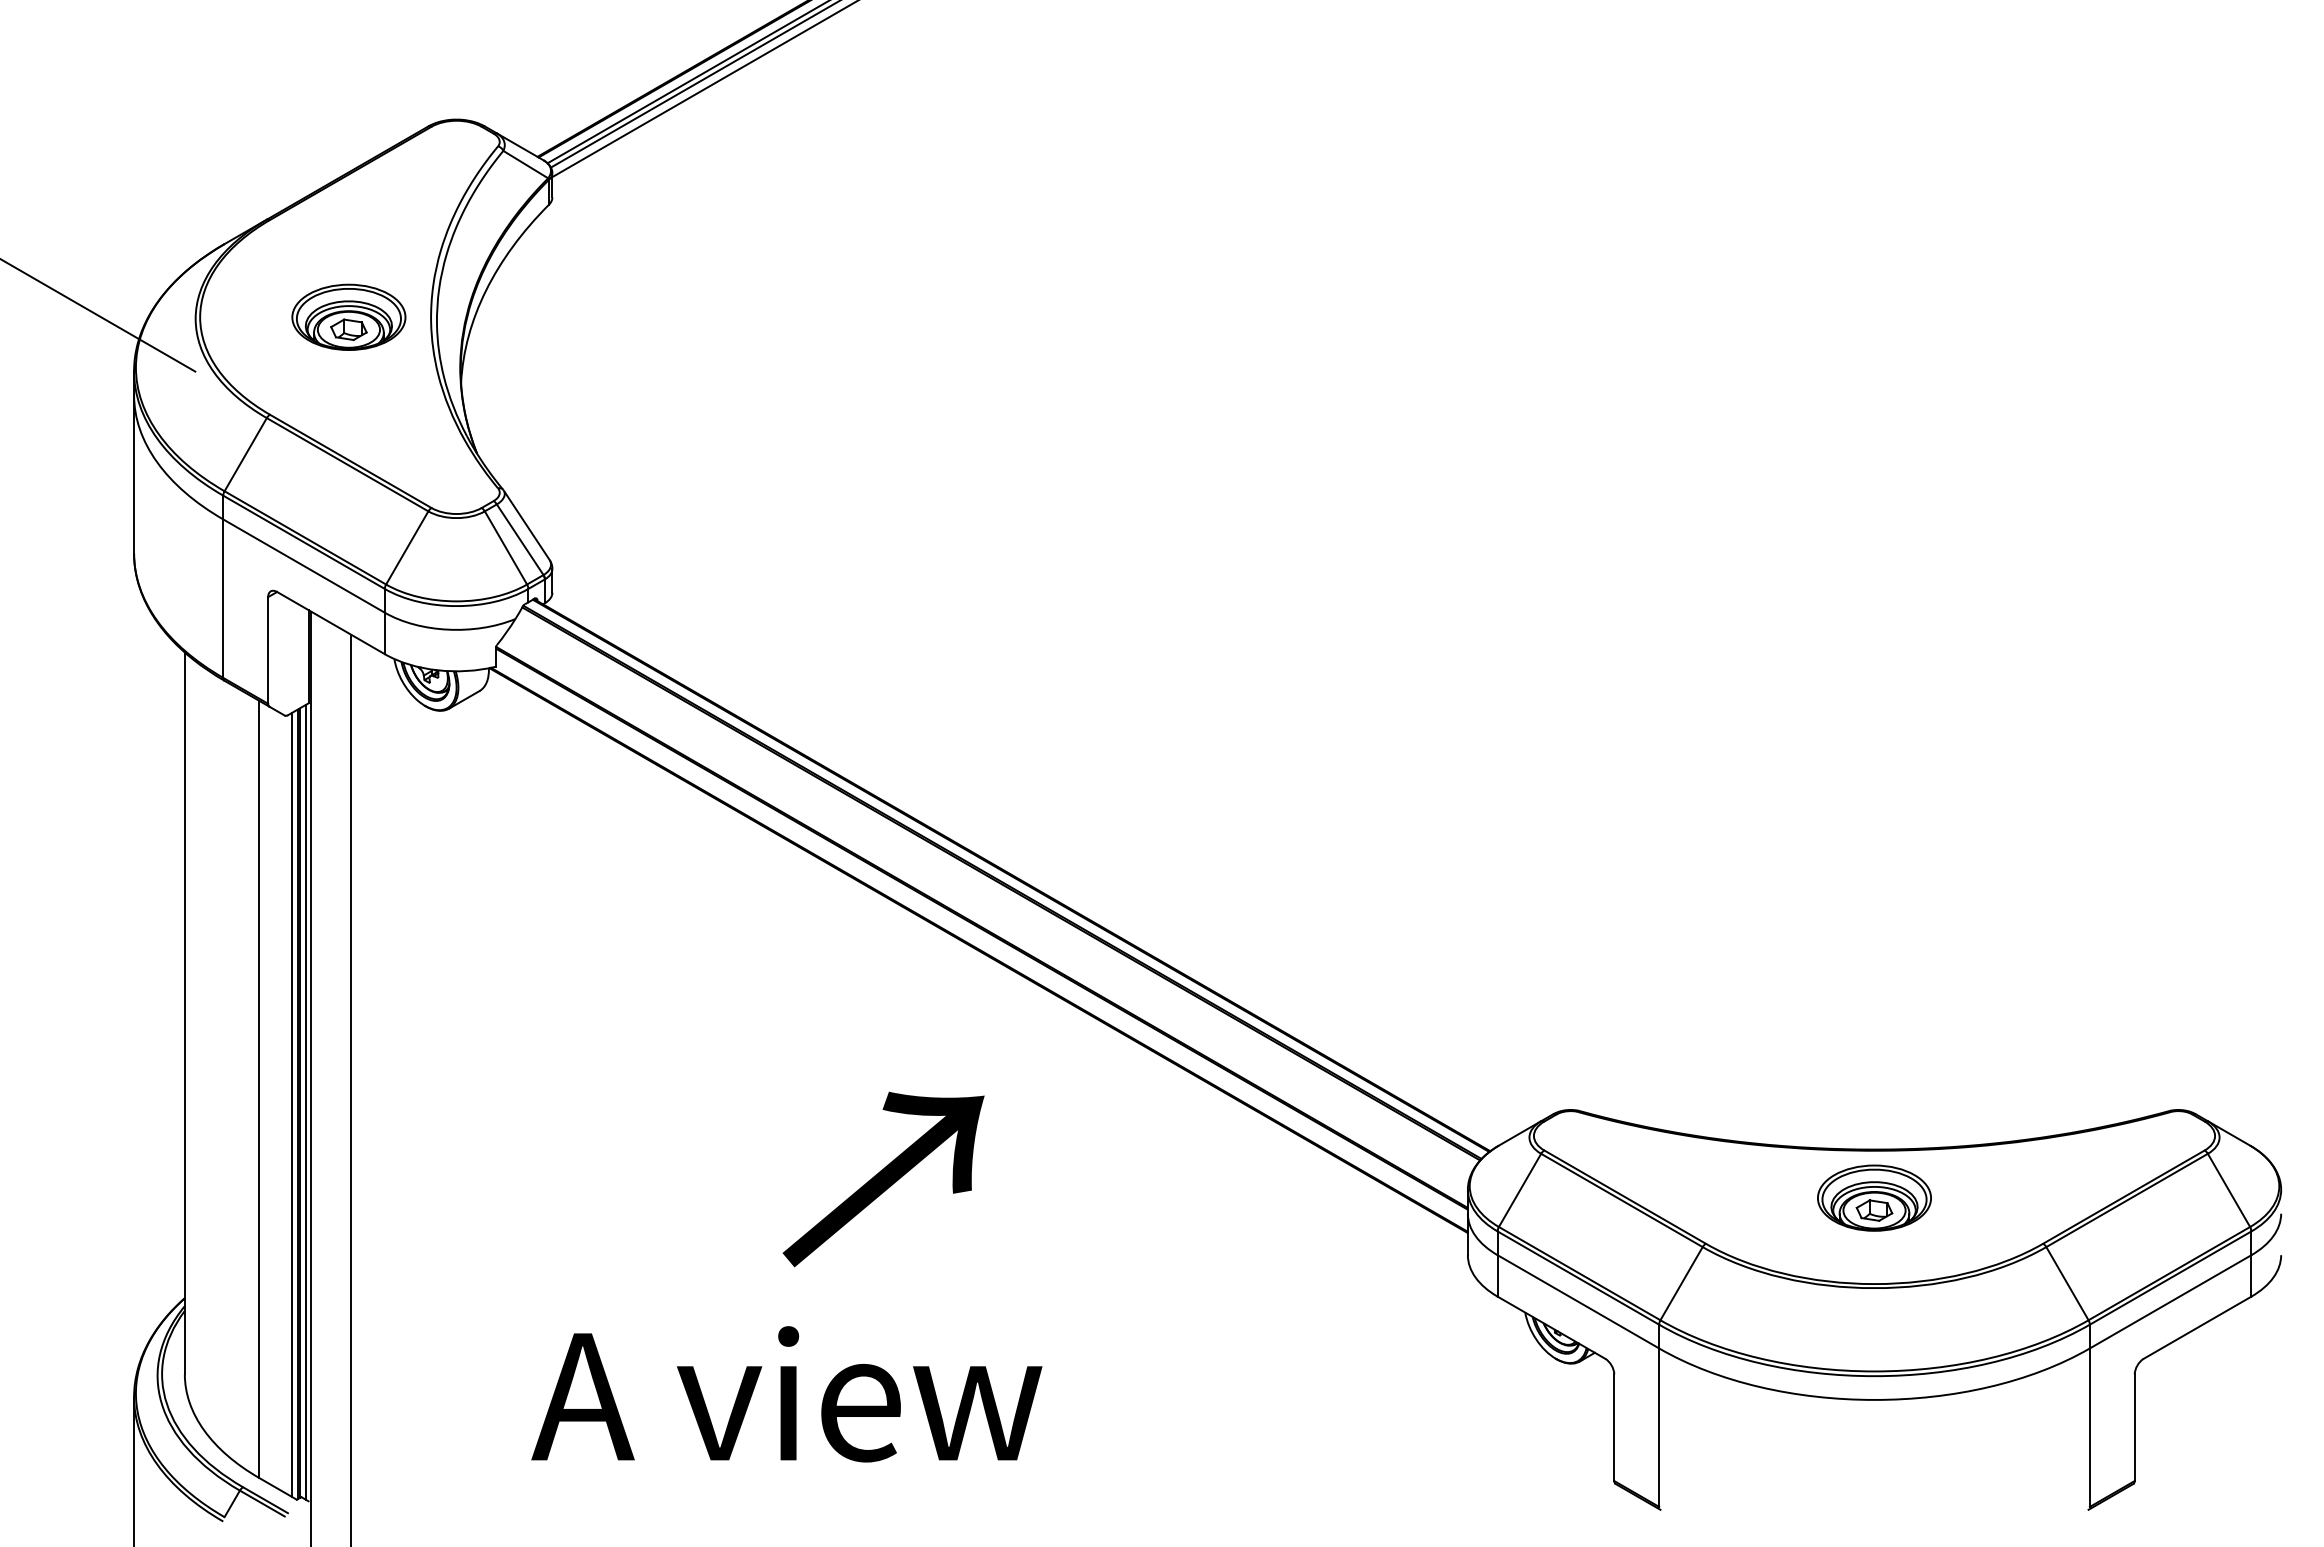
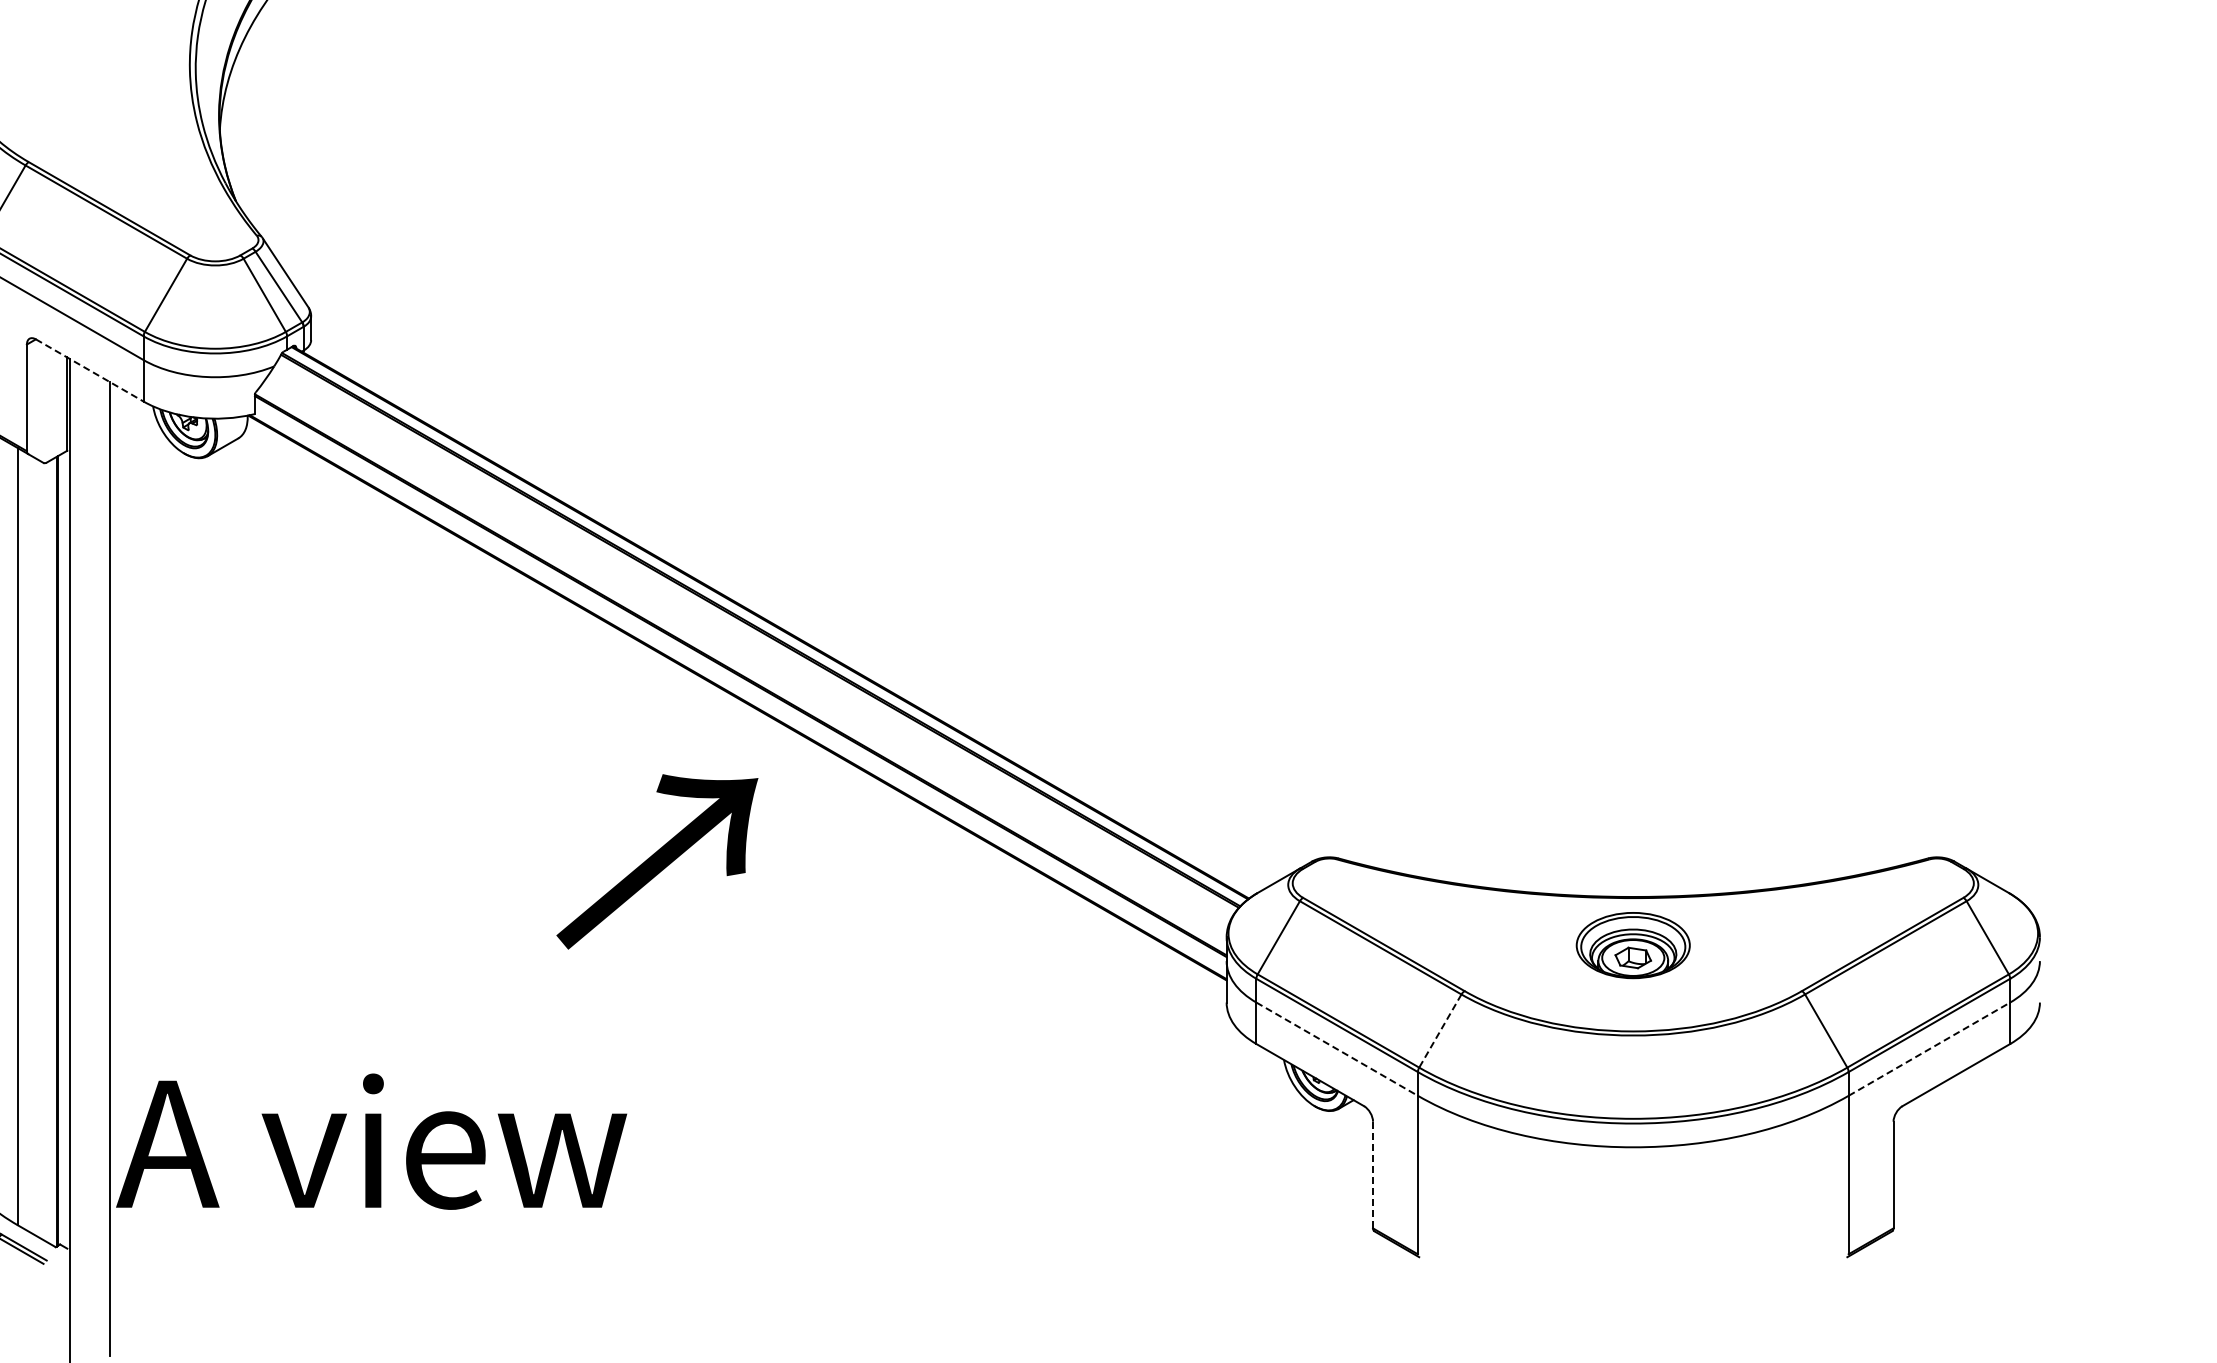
part: (348, 316) -> (107, 63), removed
line: (331, 623) -> (90, 370), solid -> dashed
line: (305, 1101) -> (64, 848), removed
line: (292, 1104) -> (51, 851), removed
text: (883, 1179) -> (657, 861), moved
line: (1681, 1284) -> (1440, 1031), solid -> dashed
line: (2171, 1301) -> (1930, 1048), solid -> dashed
line: (1578, 1302) -> (1337, 1049), solid -> dashed
text: (786, 1394) -> (371, 1141), moved
line: (1614, 1428) -> (1373, 1175), solid -> dashed

